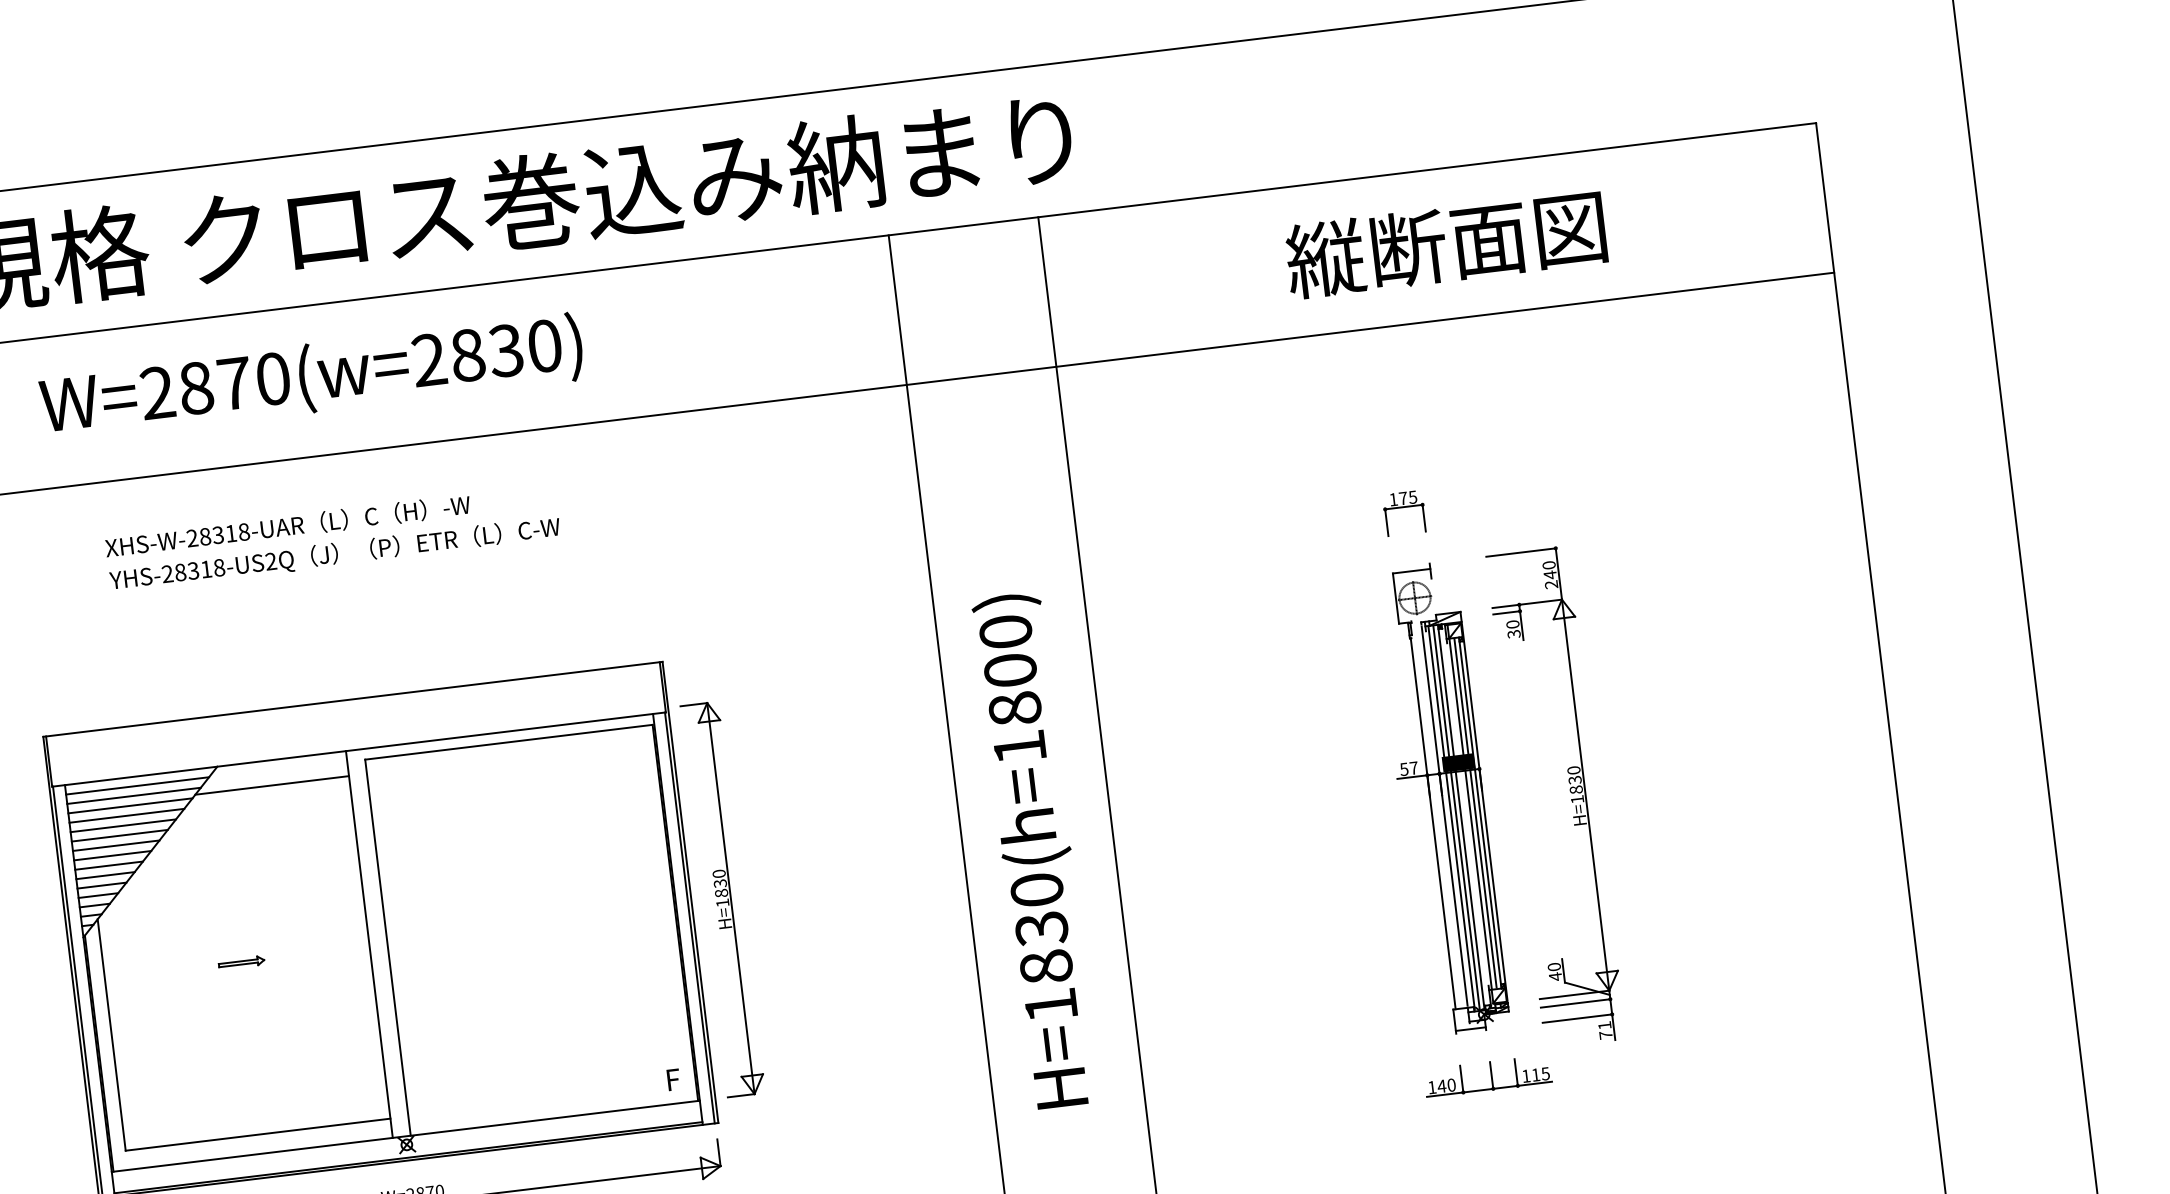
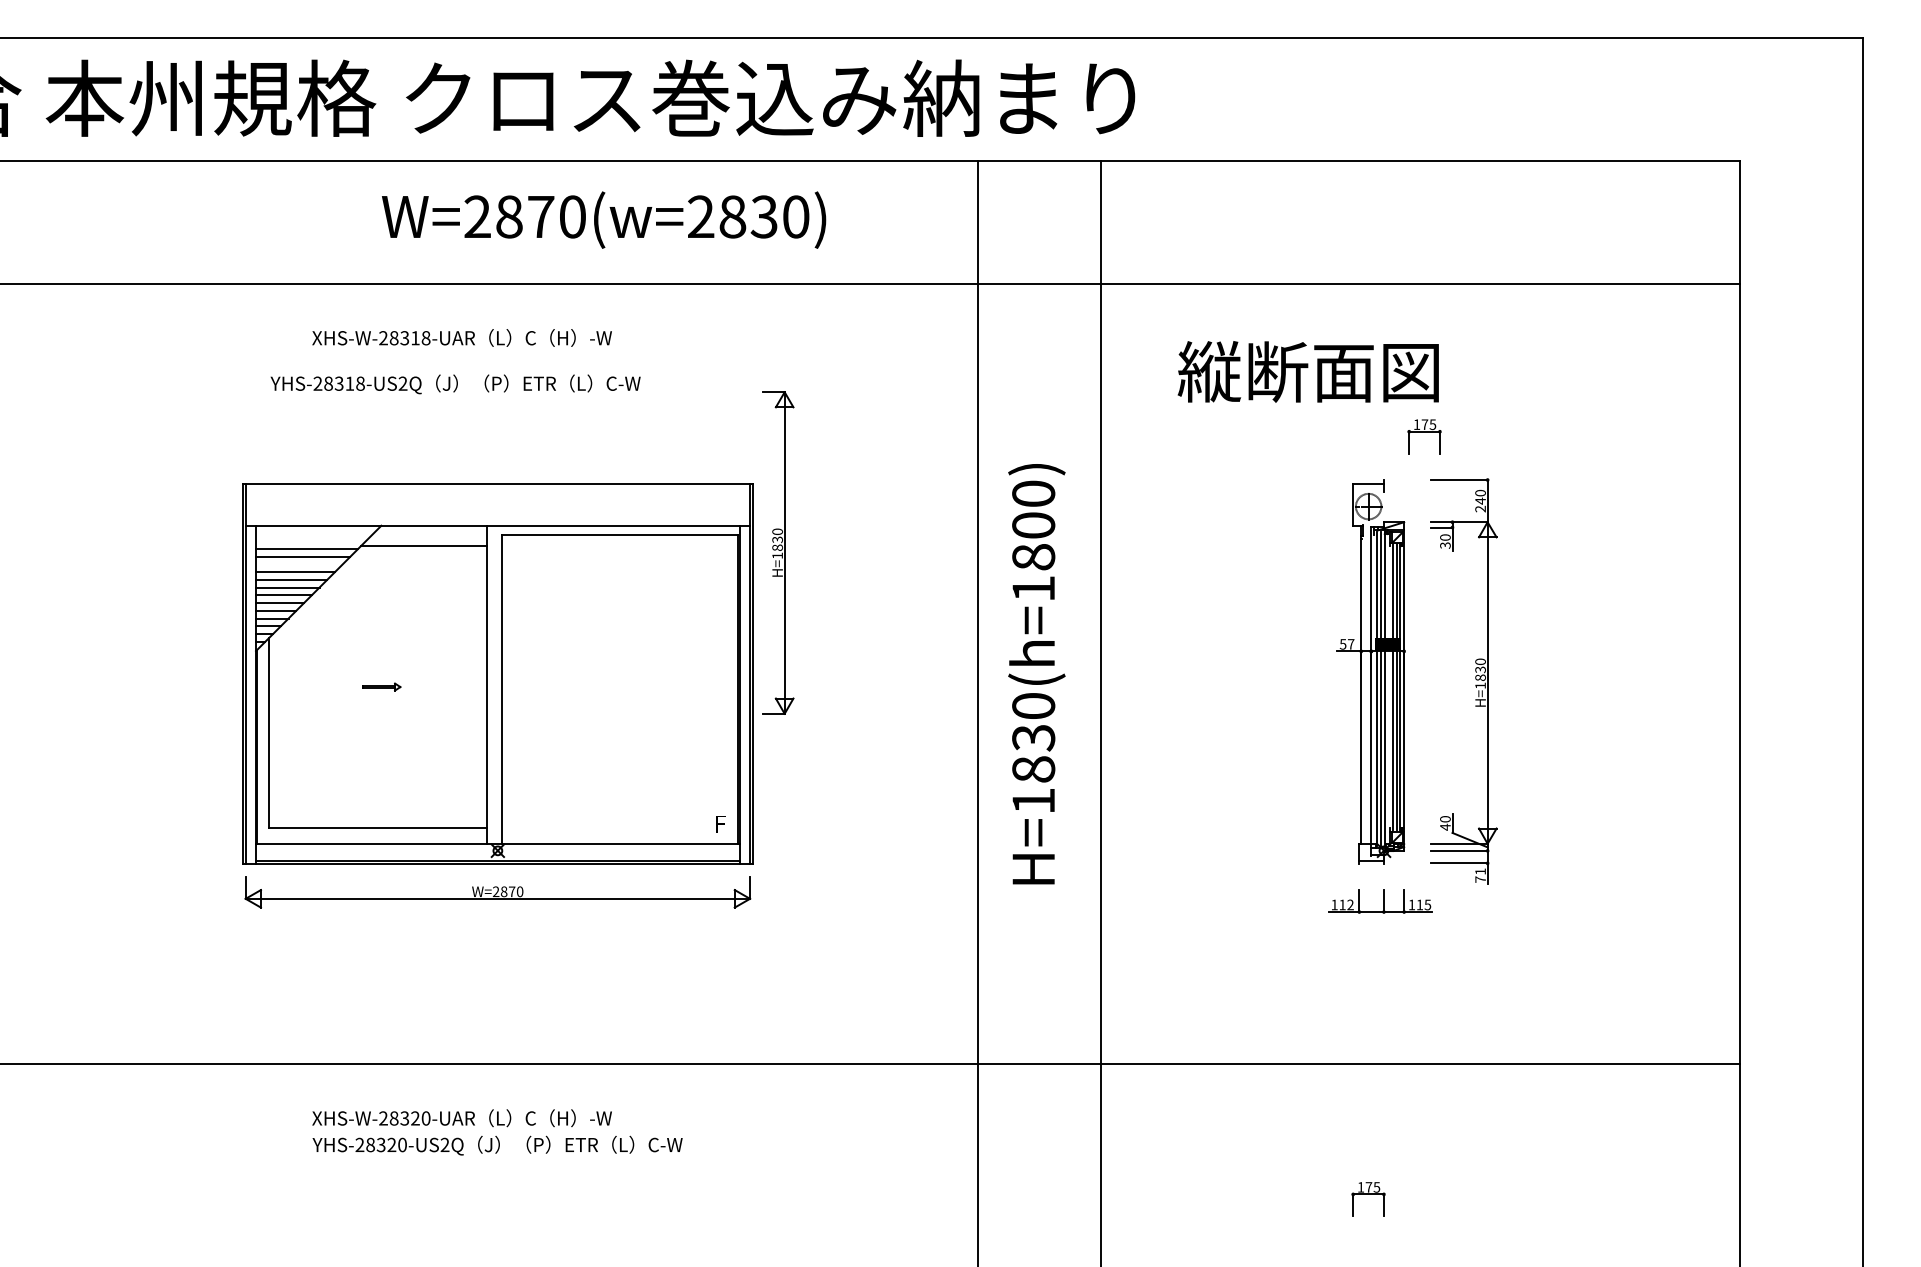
text: (1444, 244) -> (1307, 371), moved
text: (312, 377) -> (604, 219), moved
part: (1404, 512) -> (1424, 436), moved
text: (334, 554) -> (455, 384), moved
line: (137, 785) -> (314, 533), removed
line: (133, 796) -> (310, 541), removed
line: (123, 825) -> (299, 564), removed
part: (723, 898) -> (778, 552), moved
text: (1446, 1085) -> (1346, 904), 140 -> 112

